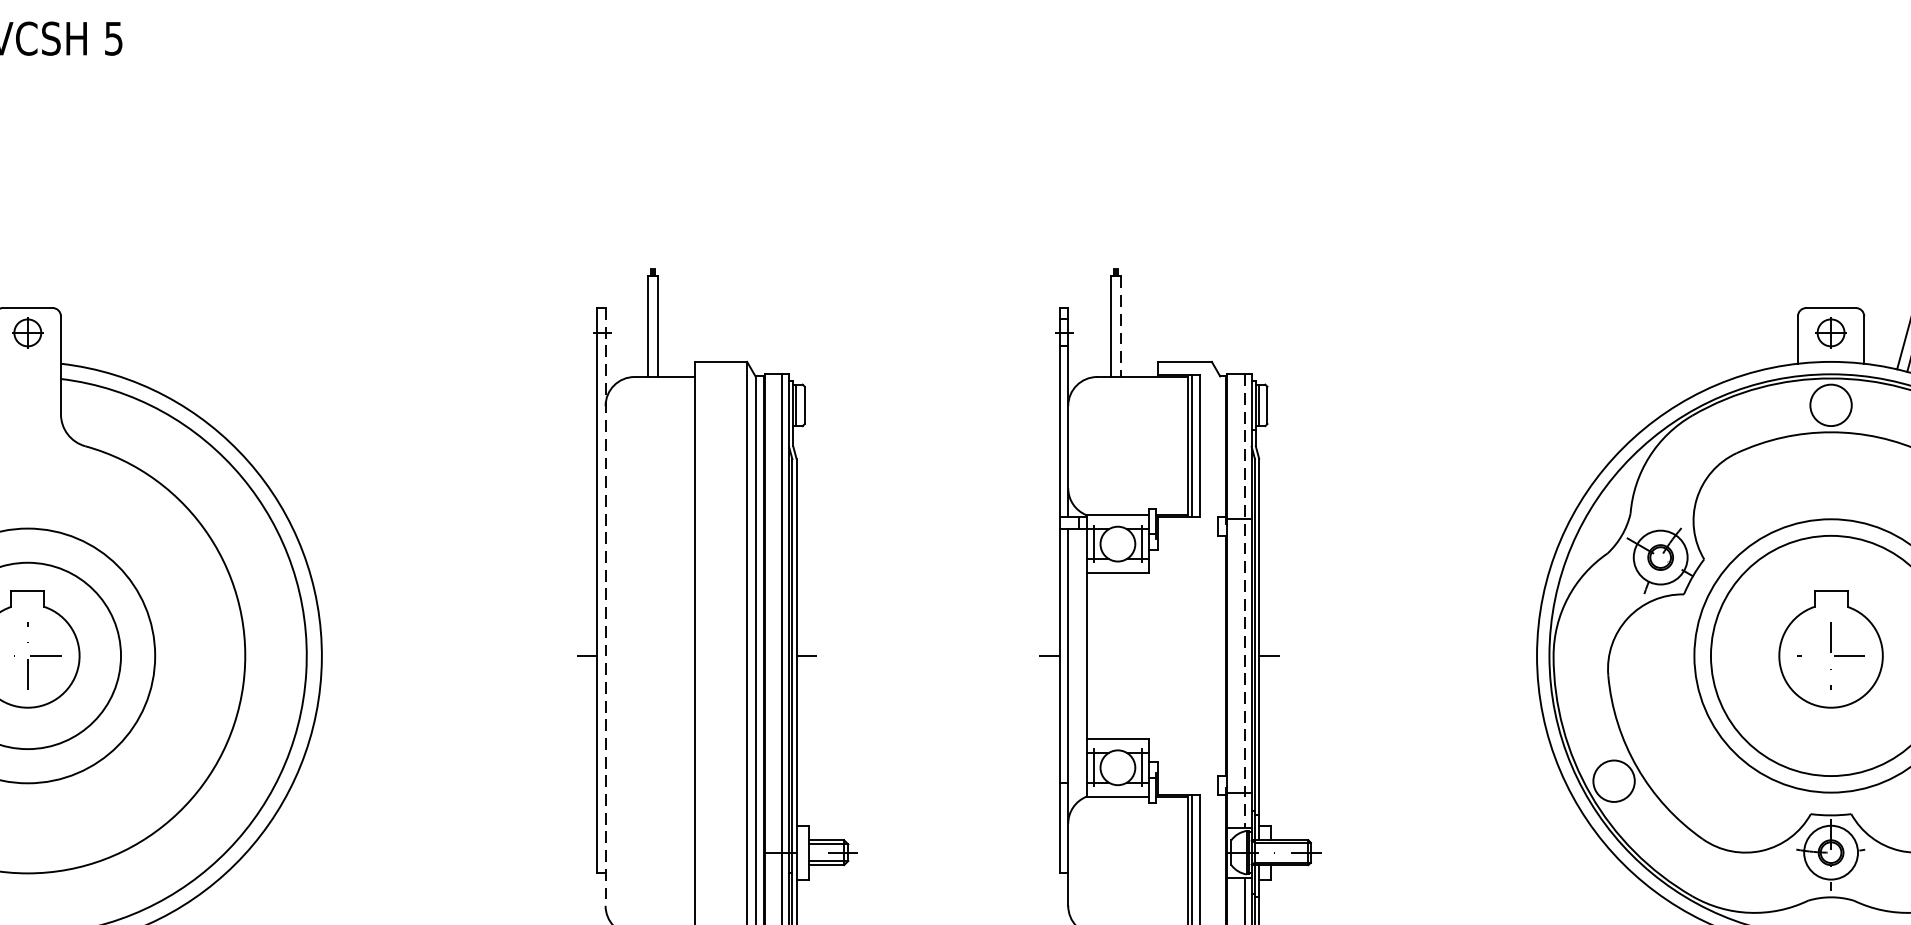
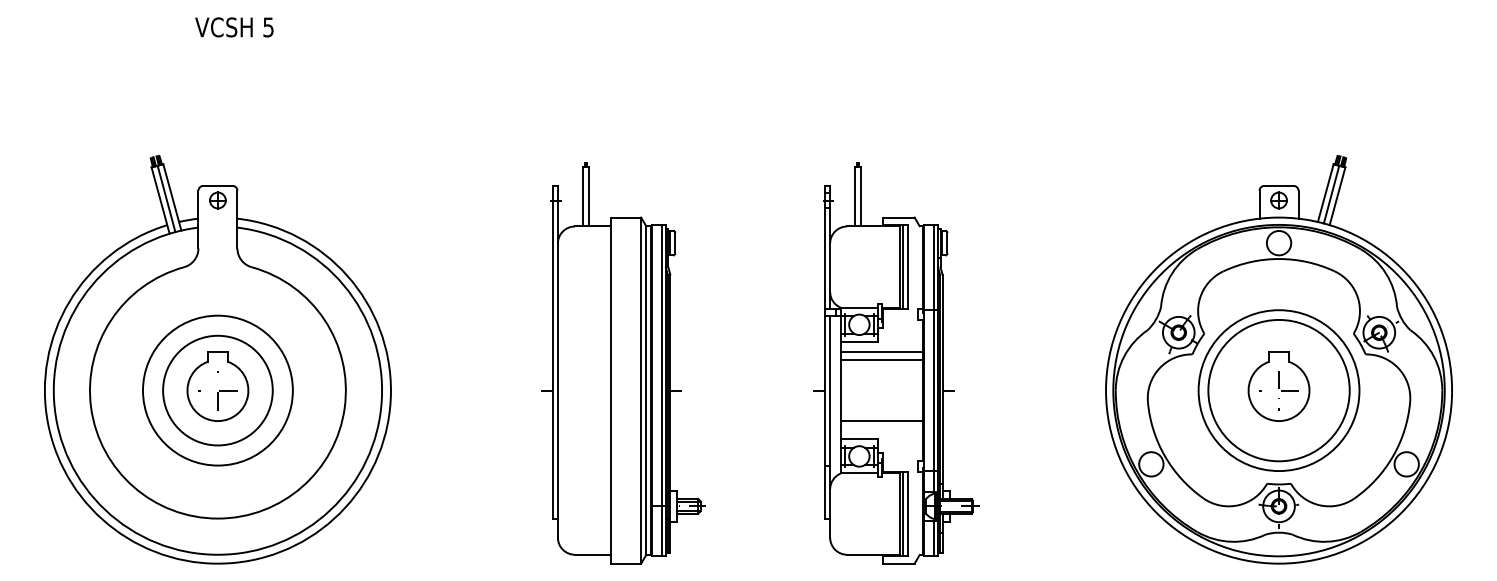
line: (1121, 326) -> (861, 196), dashed -> solid
line: (1155, 591) -> (881, 352), added
line: (1243, 601) -> (933, 358), dashed -> solid
line: (1155, 604) -> (881, 360), added
line: (604, 606) -> (557, 361), dashed -> solid
line: (1155, 708) -> (881, 421), added

